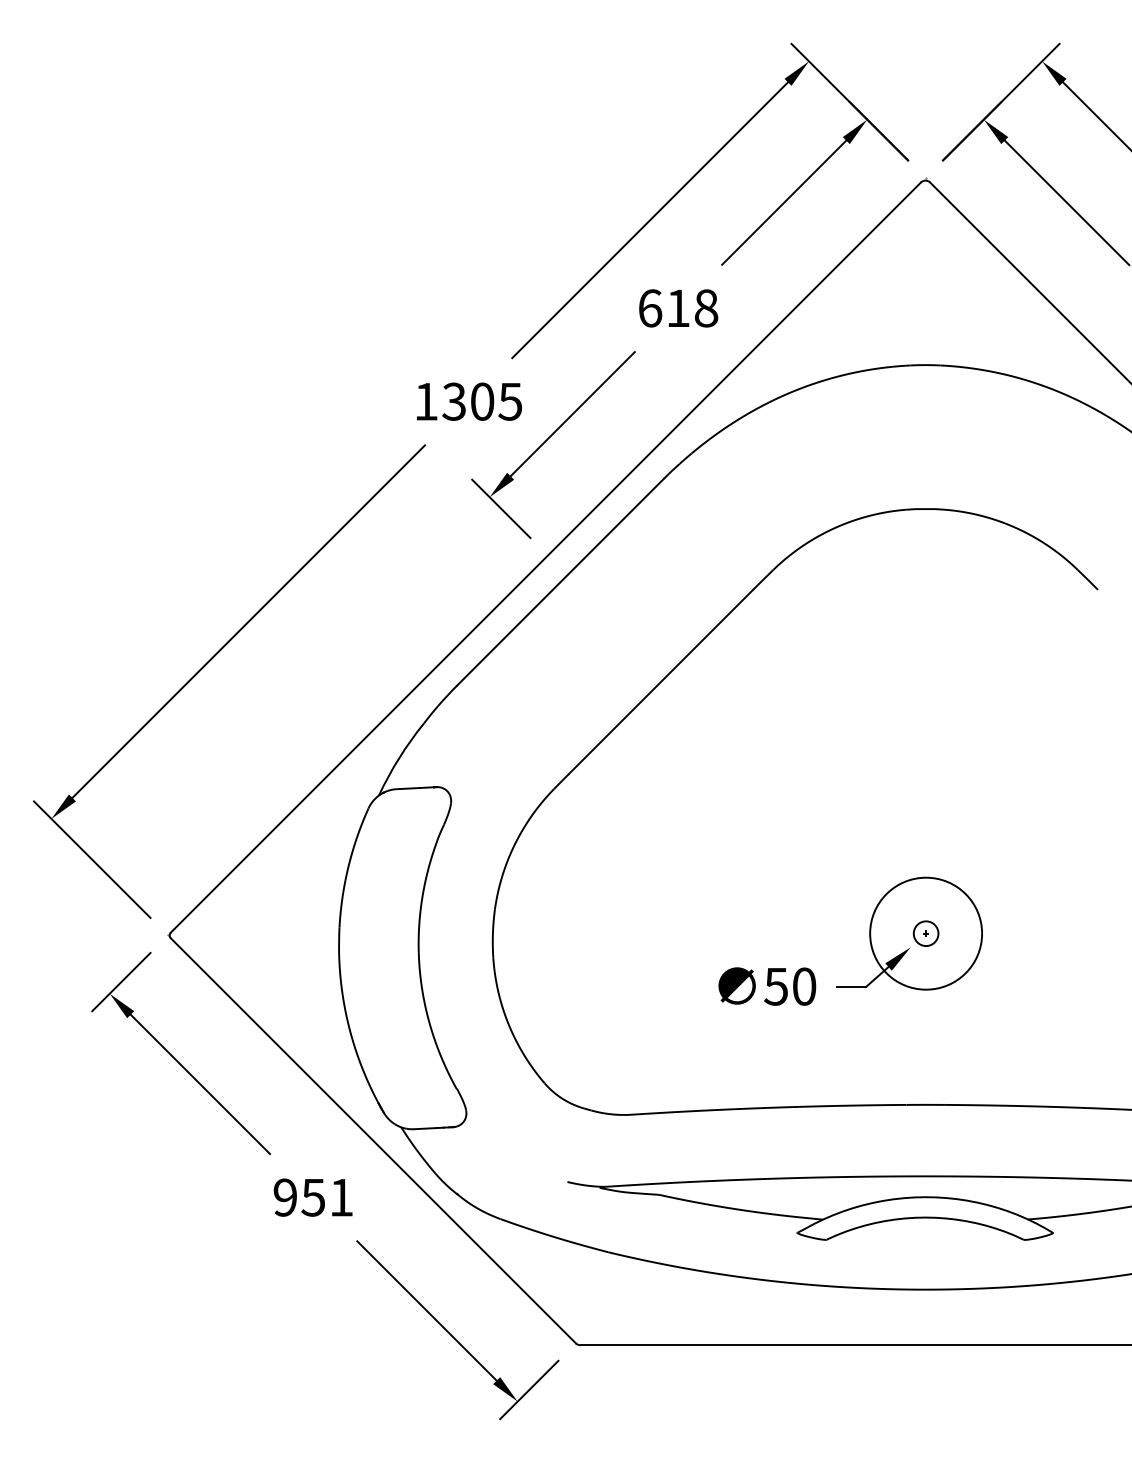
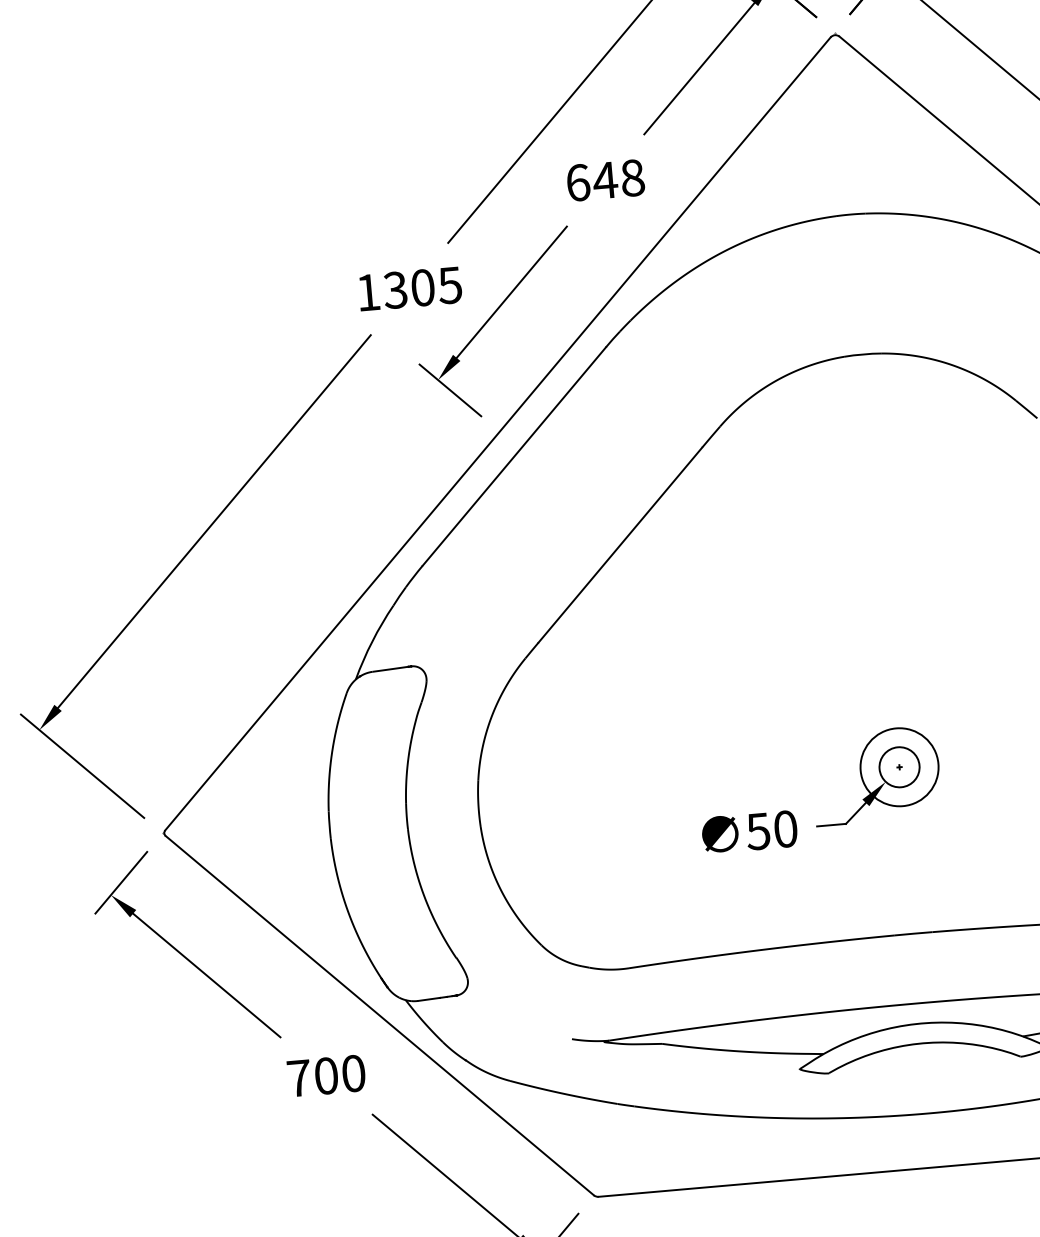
text: (677, 307) -> (604, 179), 618 -> 648
circle: (925, 933) -> (898, 767), size x1.67
circle: (926, 933) -> (899, 767), size x0.71
text: (313, 1197) -> (326, 1075), 951 -> 700

